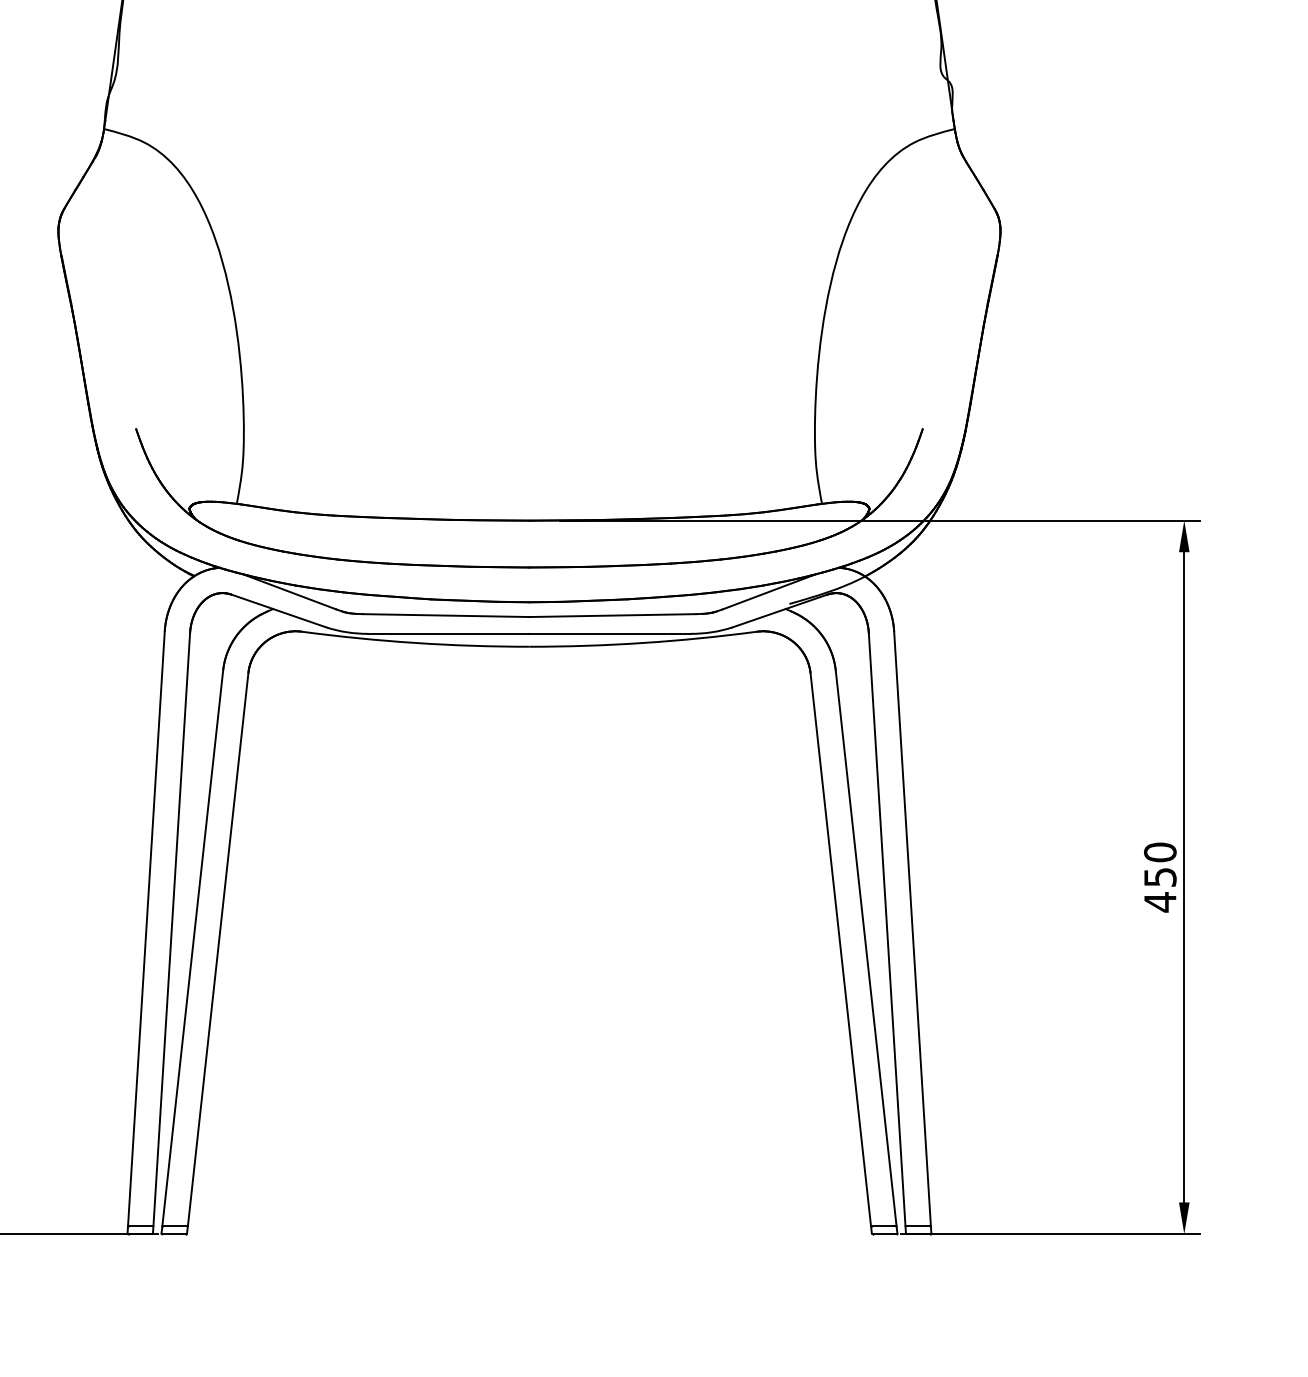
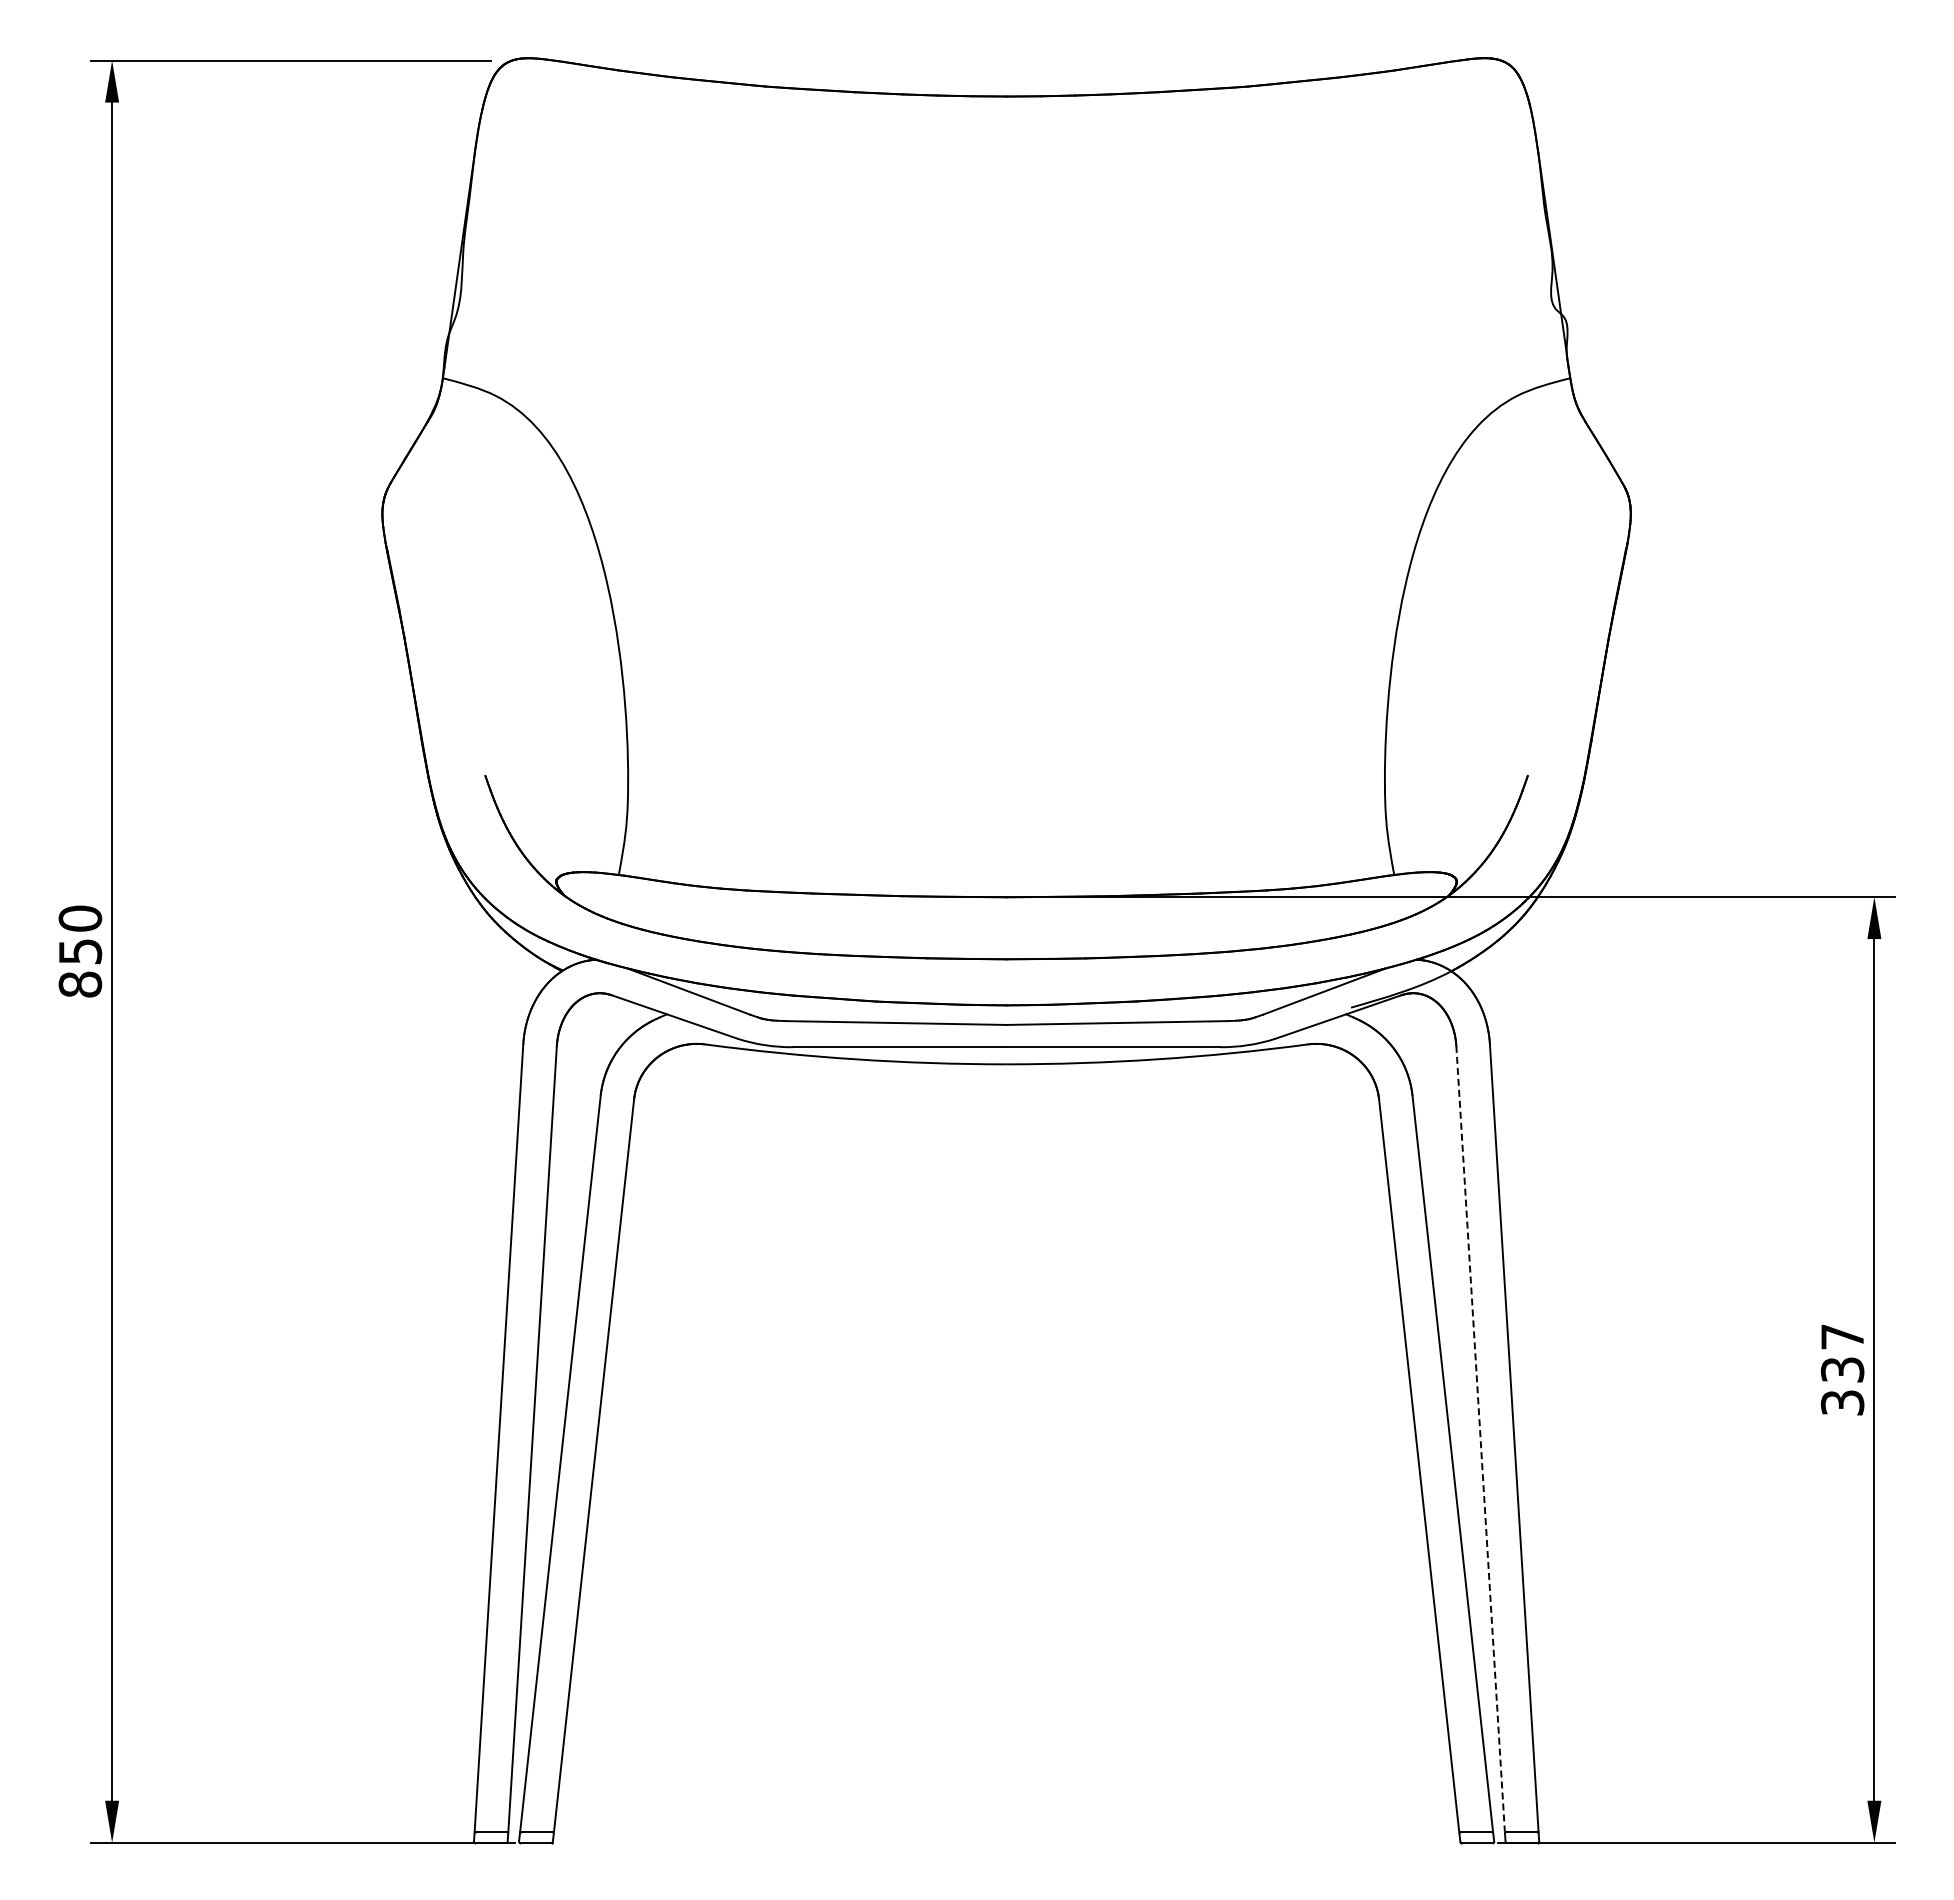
text: (1160, 877) -> (1842, 1369), 450 -> 337
line: (887, 929) -> (1480, 1439), solid -> dashed

